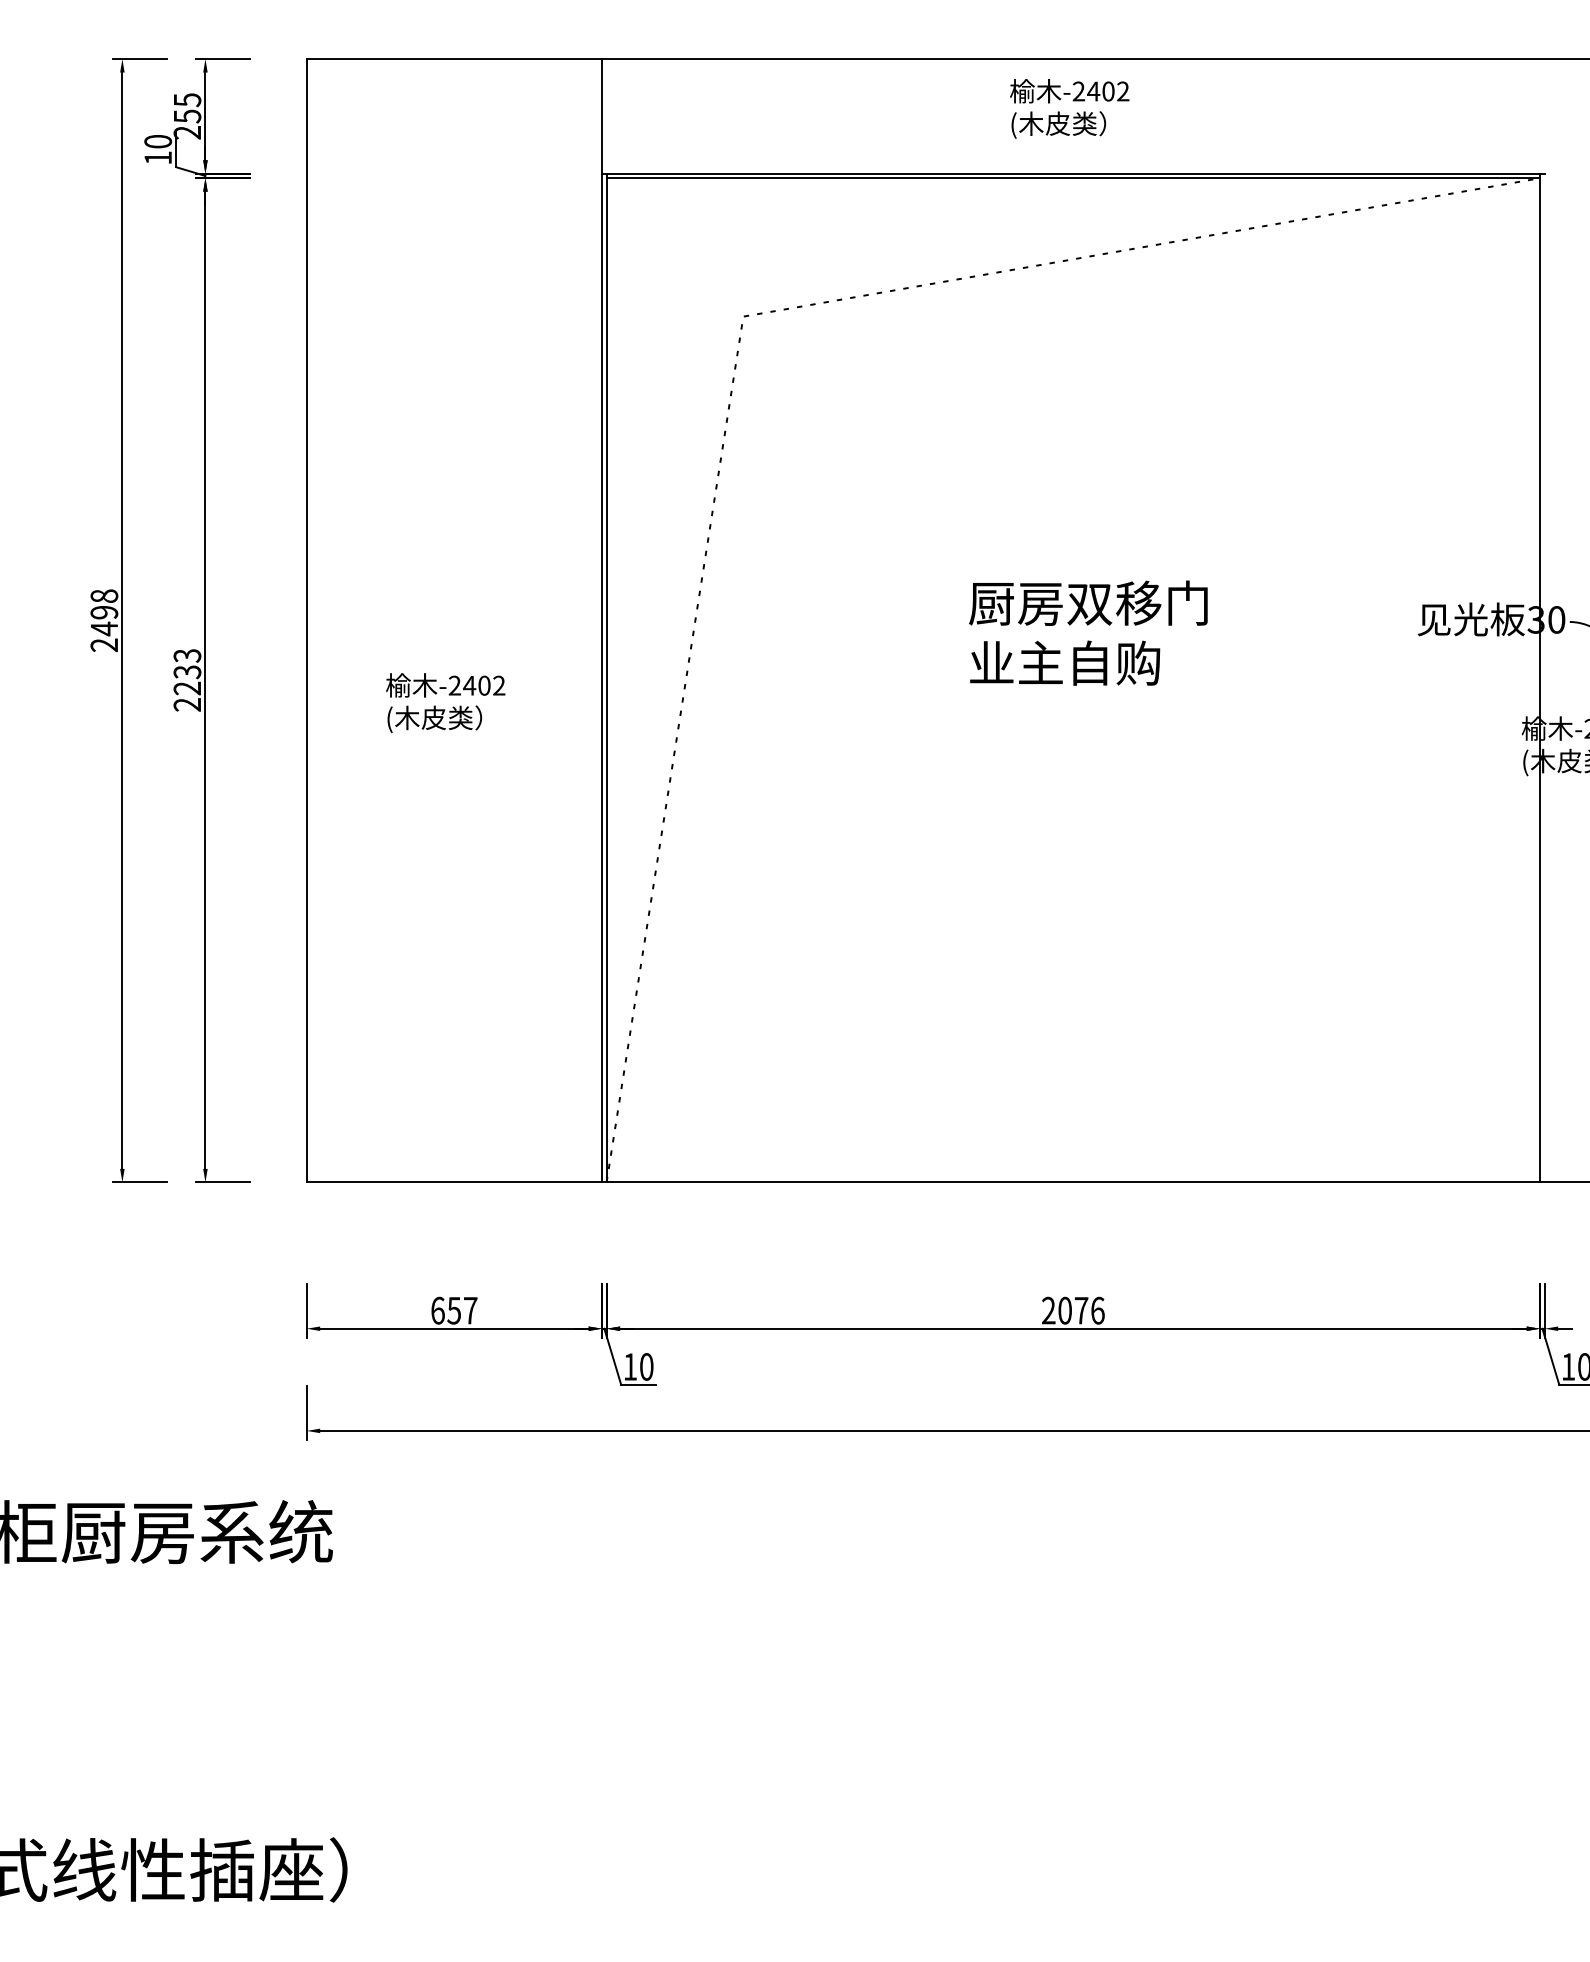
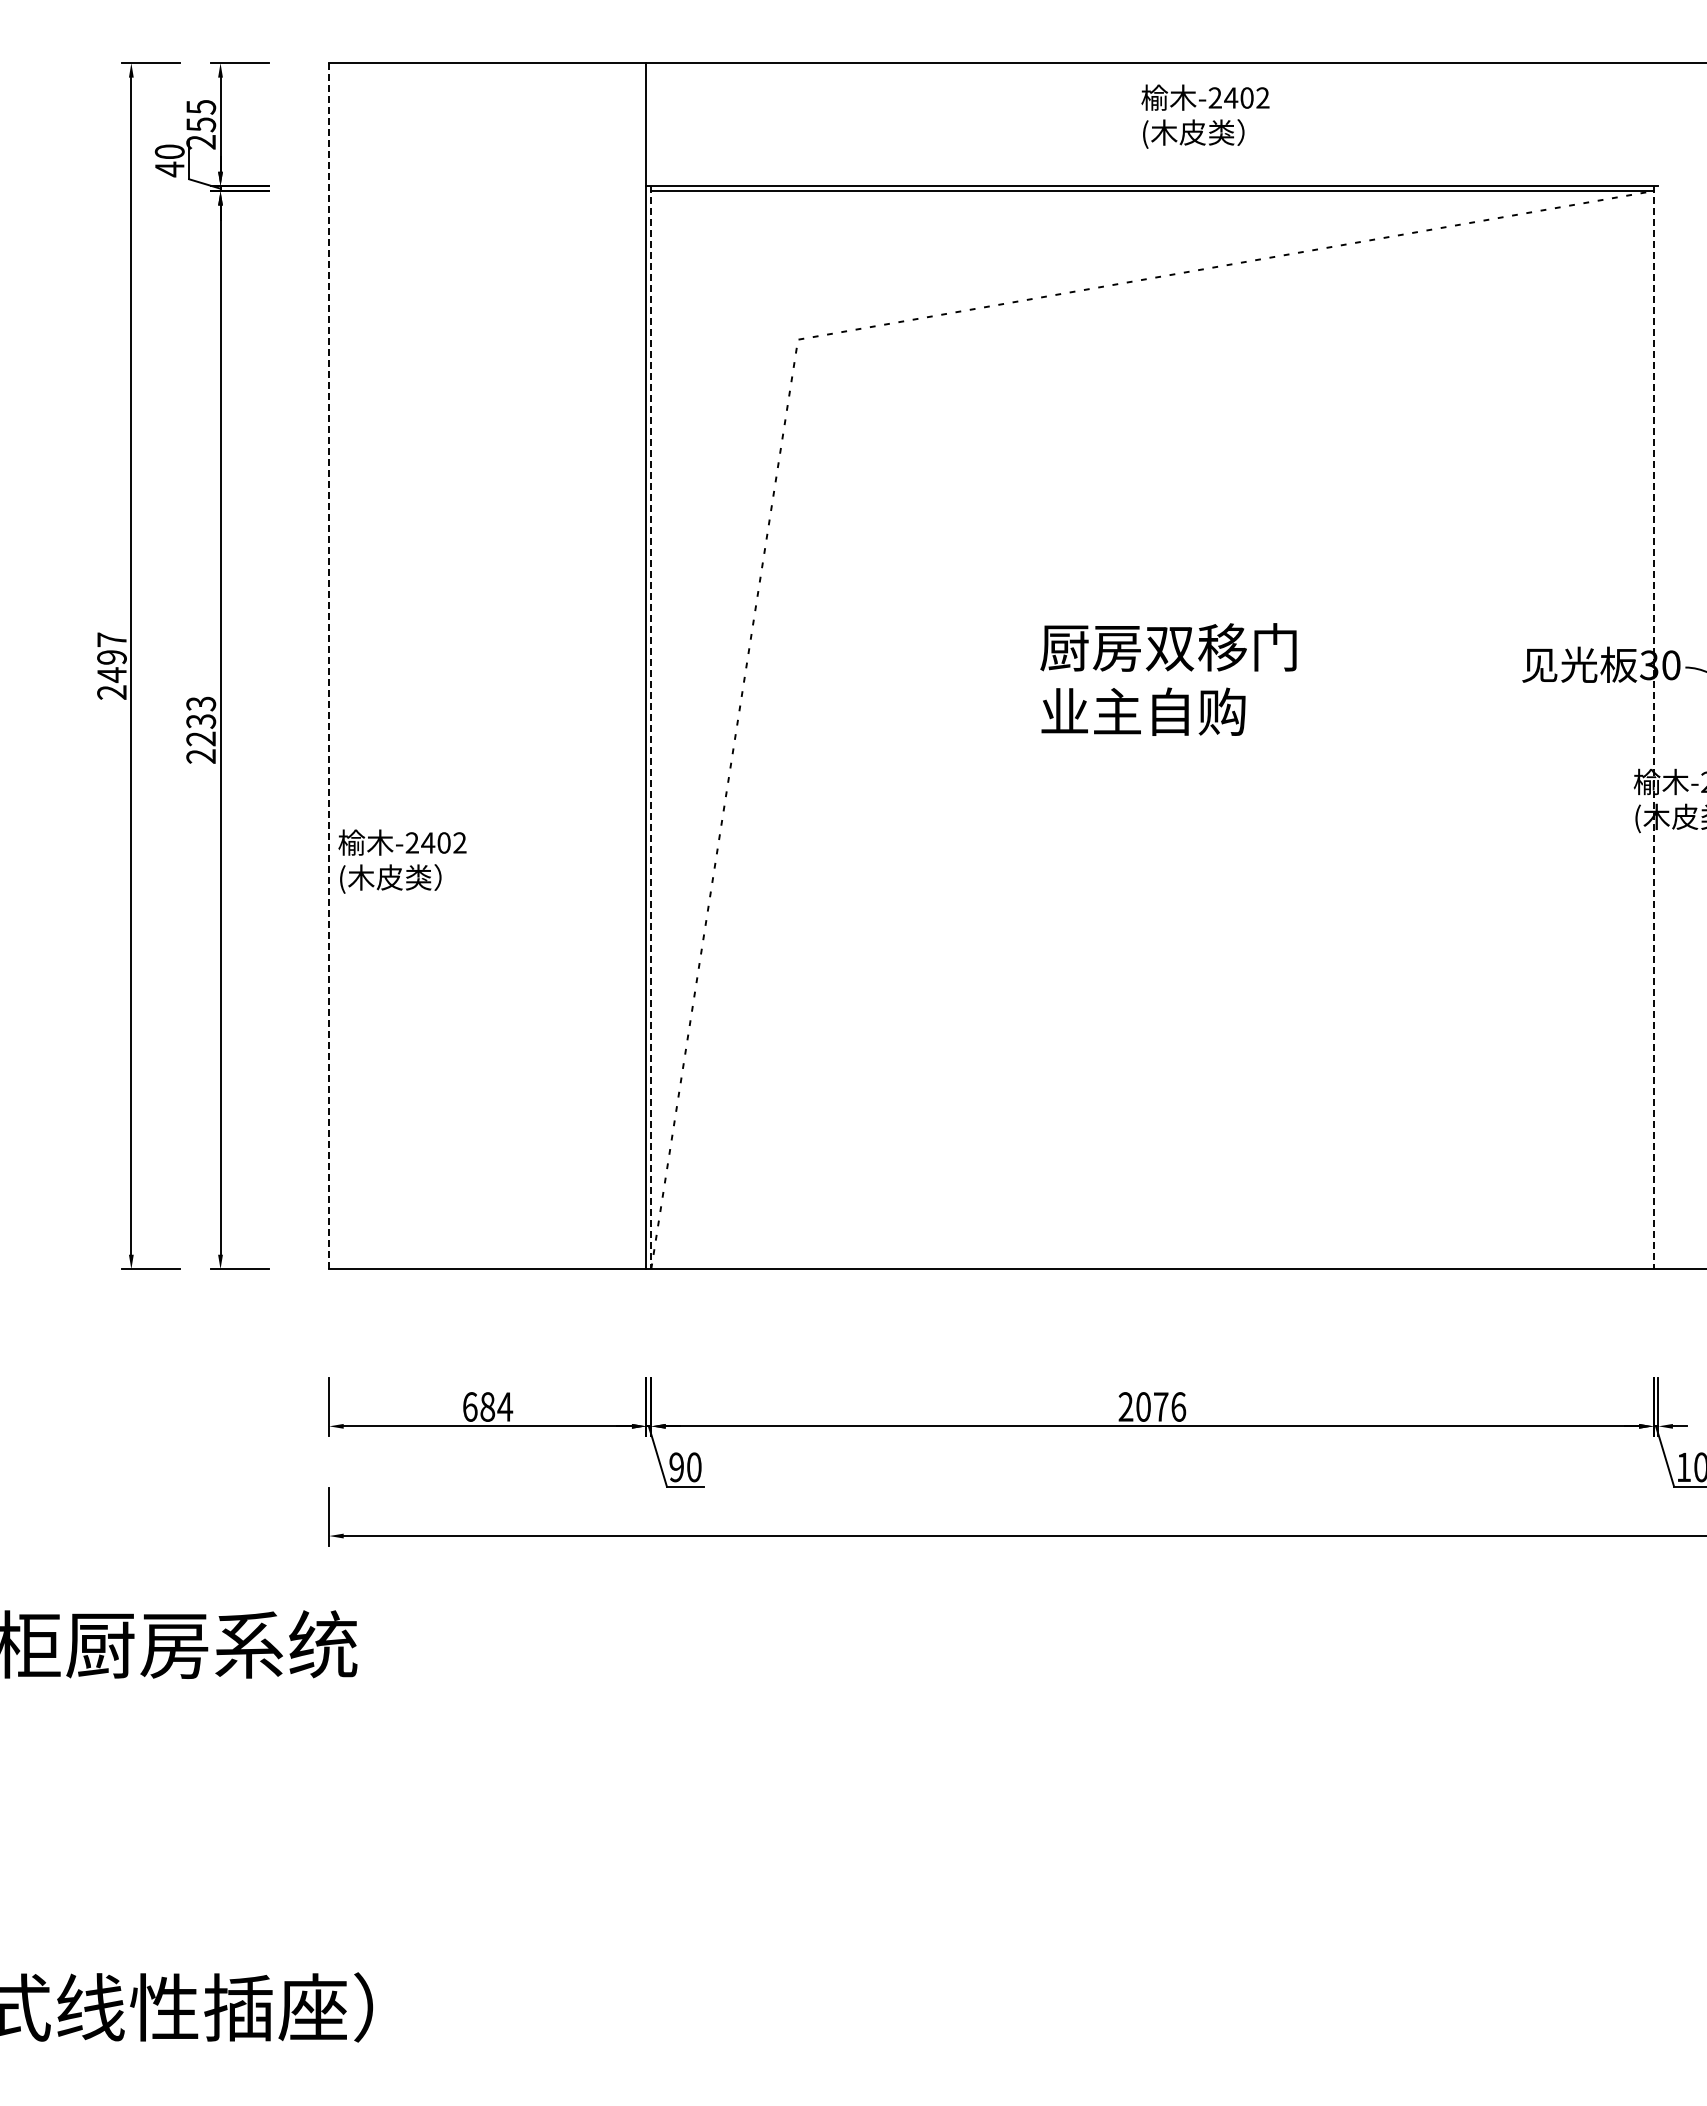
text: (1069, 108) -> (1205, 116), moved
text: (157, 158) -> (169, 169), 10 -> 40
text: (103, 595) -> (111, 639), 2498 -> 2497
line: (306, 621) -> (329, 666), solid -> dashed
line: (606, 678) -> (651, 728), solid -> dashed
line: (1540, 678) -> (1653, 728), solid -> dashed
text: (445, 702) -> (402, 861), moved
text: (462, 1310) -> (496, 1406), 657 -> 684
text: (630, 1367) -> (676, 1467), 10 -> 90

